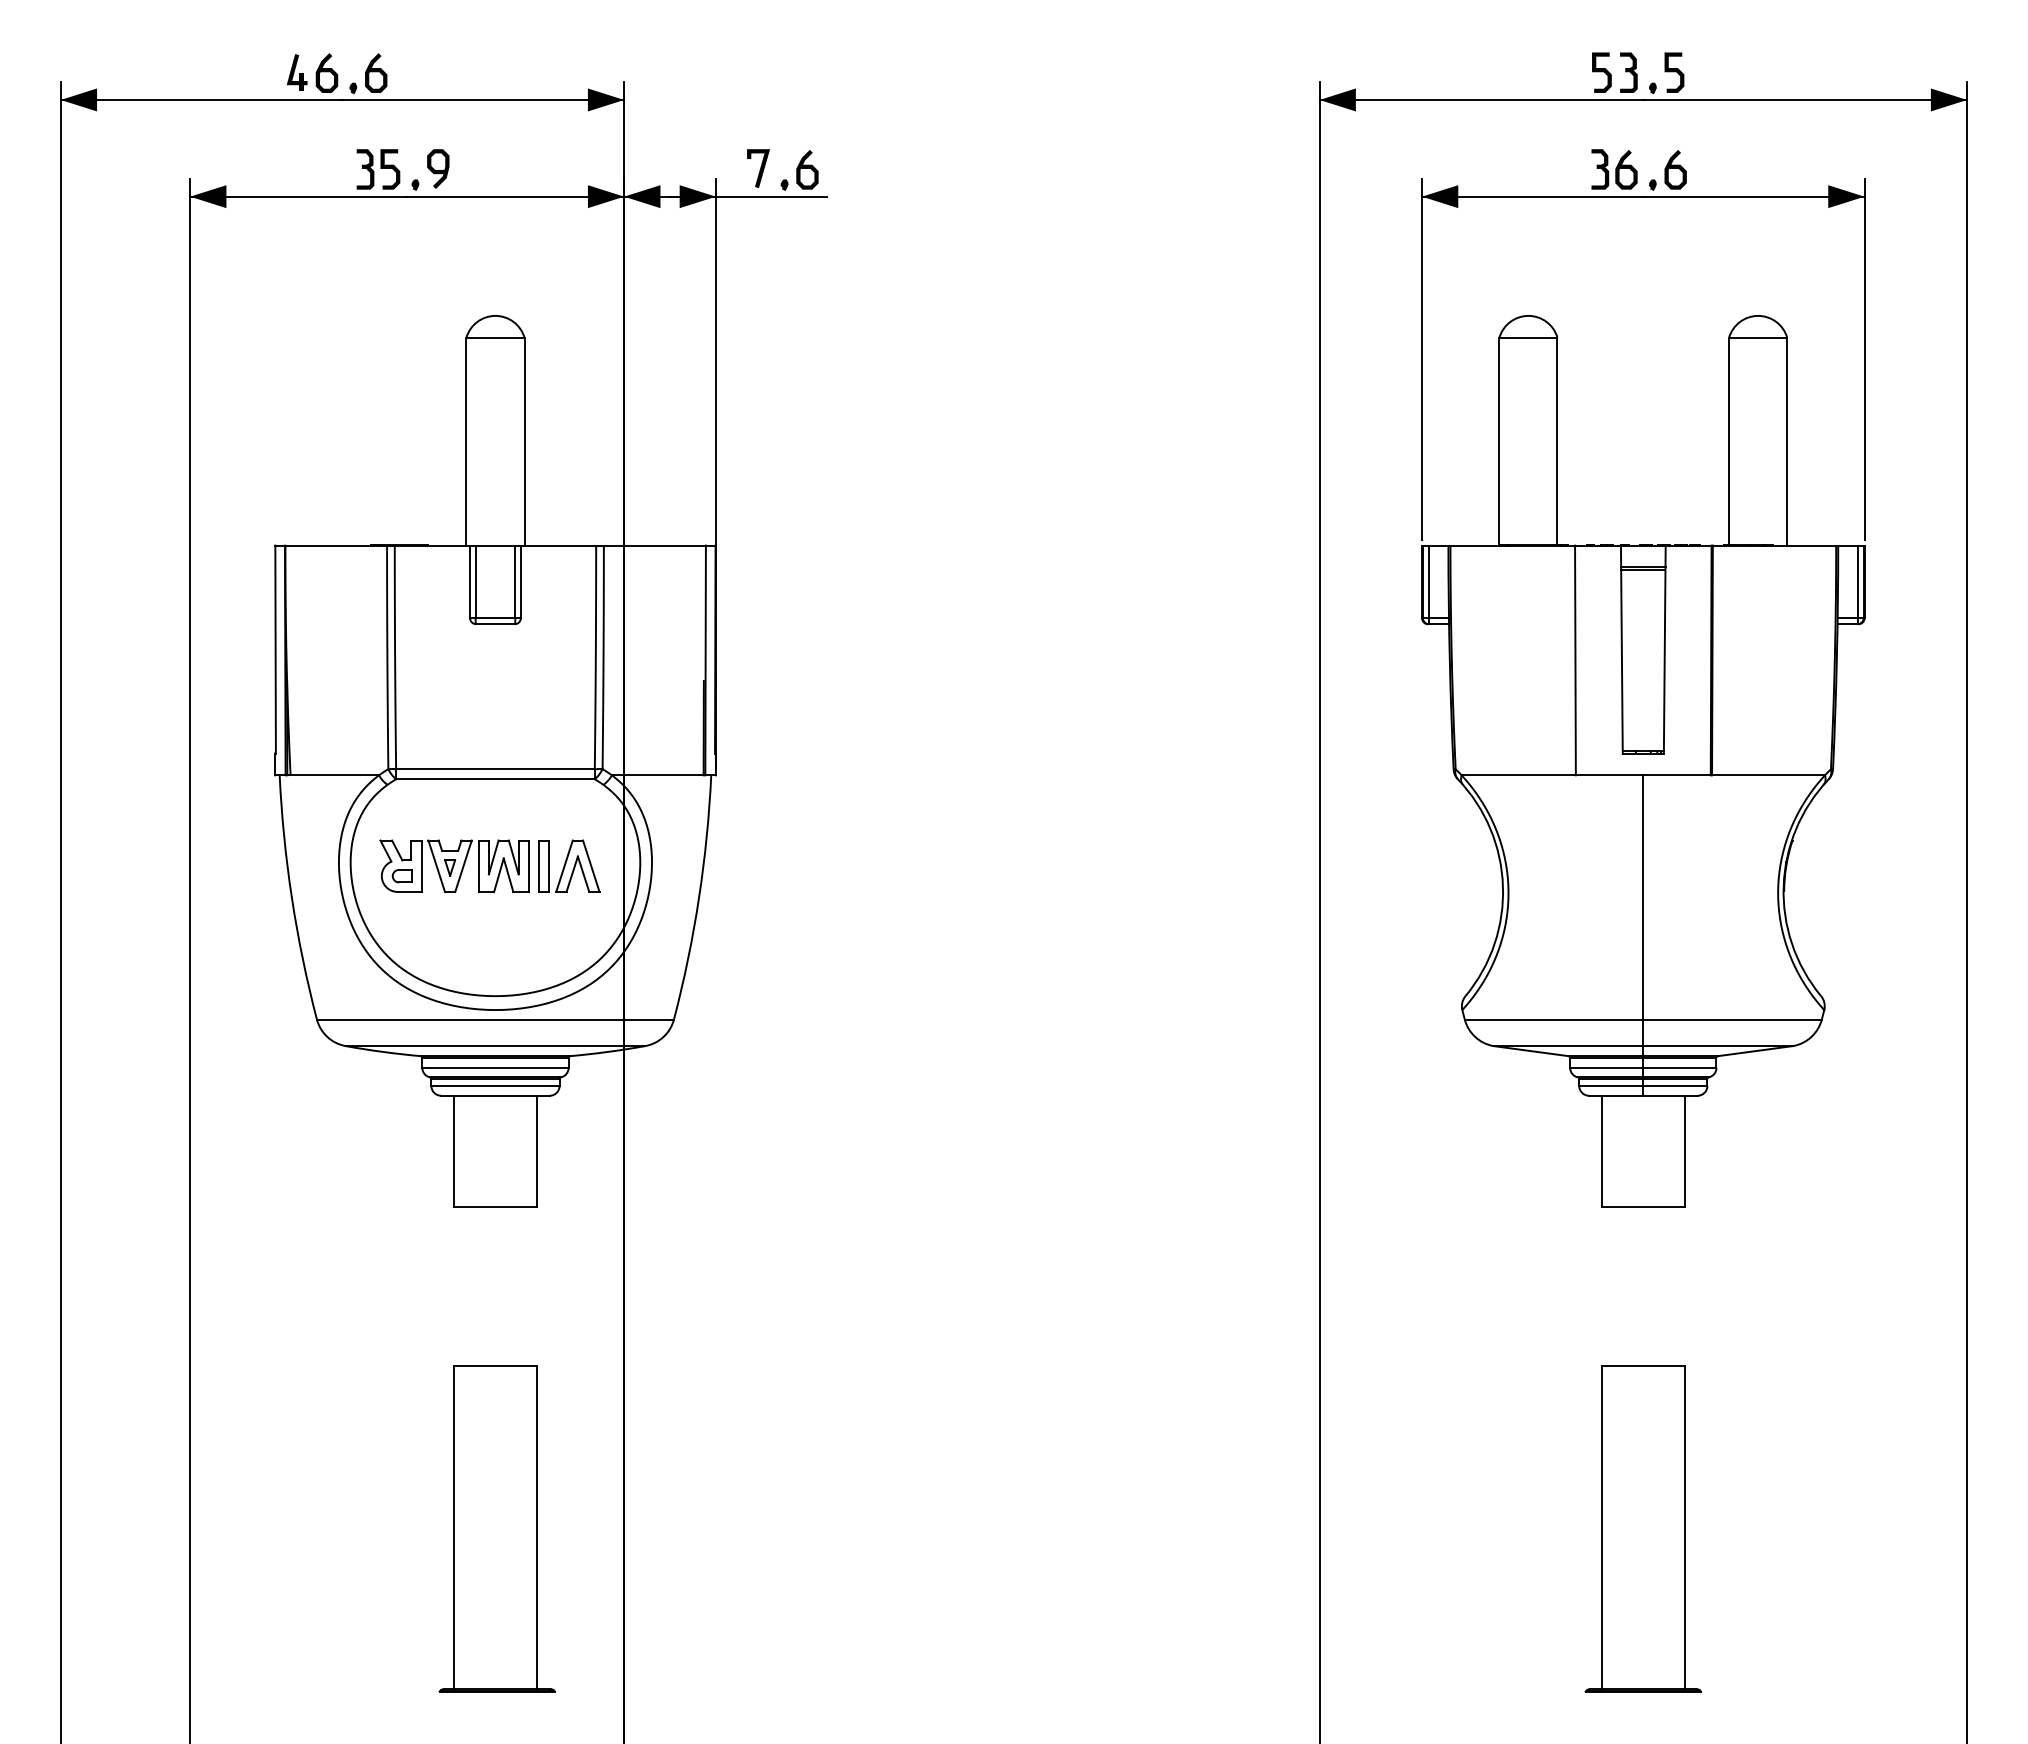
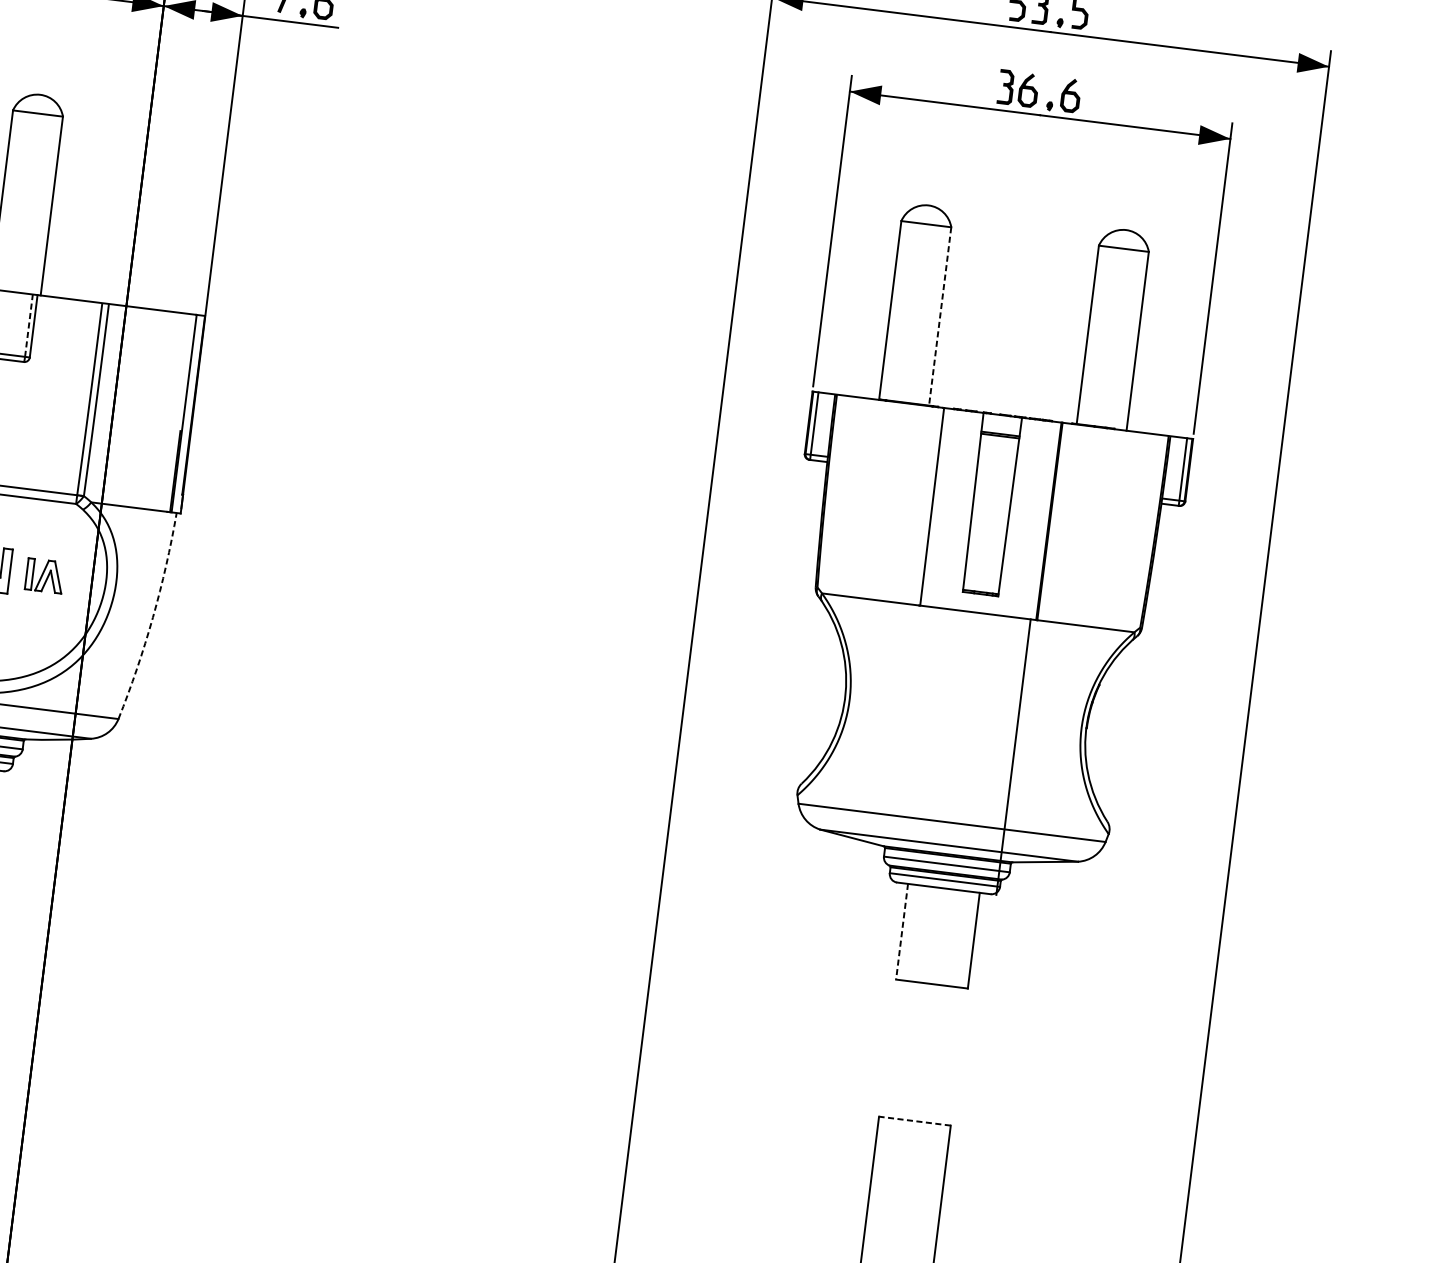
line: (1557, 441) -> (940, 316), solid -> dashed
line: (515, 581) -> (29, 325), solid -> dashed
part: (569, 865) -> (45, 575), size x0.7
arc: (698, 898) -> (152, 617), solid -> dashed
line: (1643, 935) -> (1013, 757), moved
line: (1601, 1151) -> (901, 931), solid -> dashed
line: (1643, 1366) -> (915, 1121), solid -> dashed

